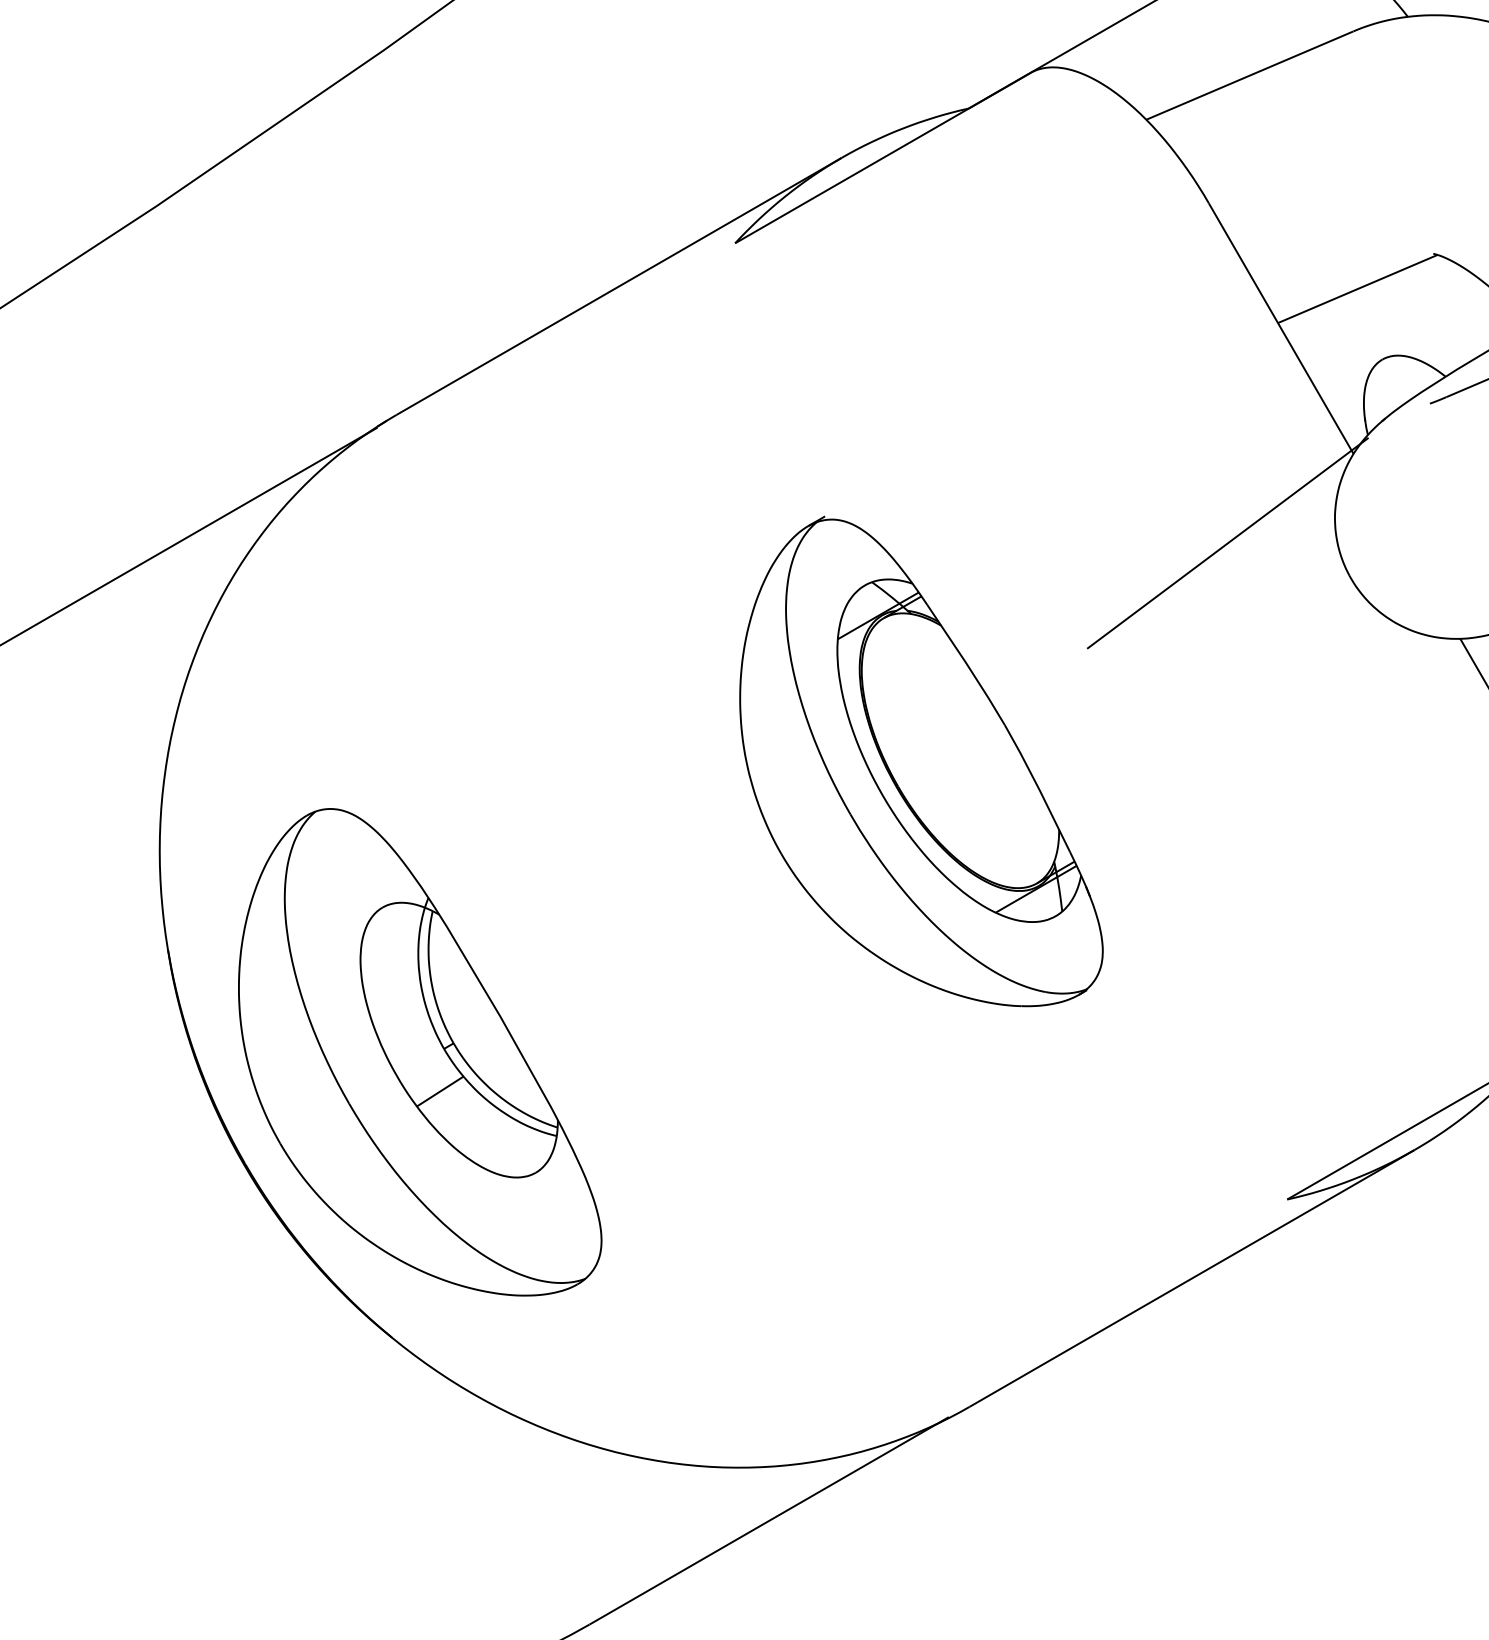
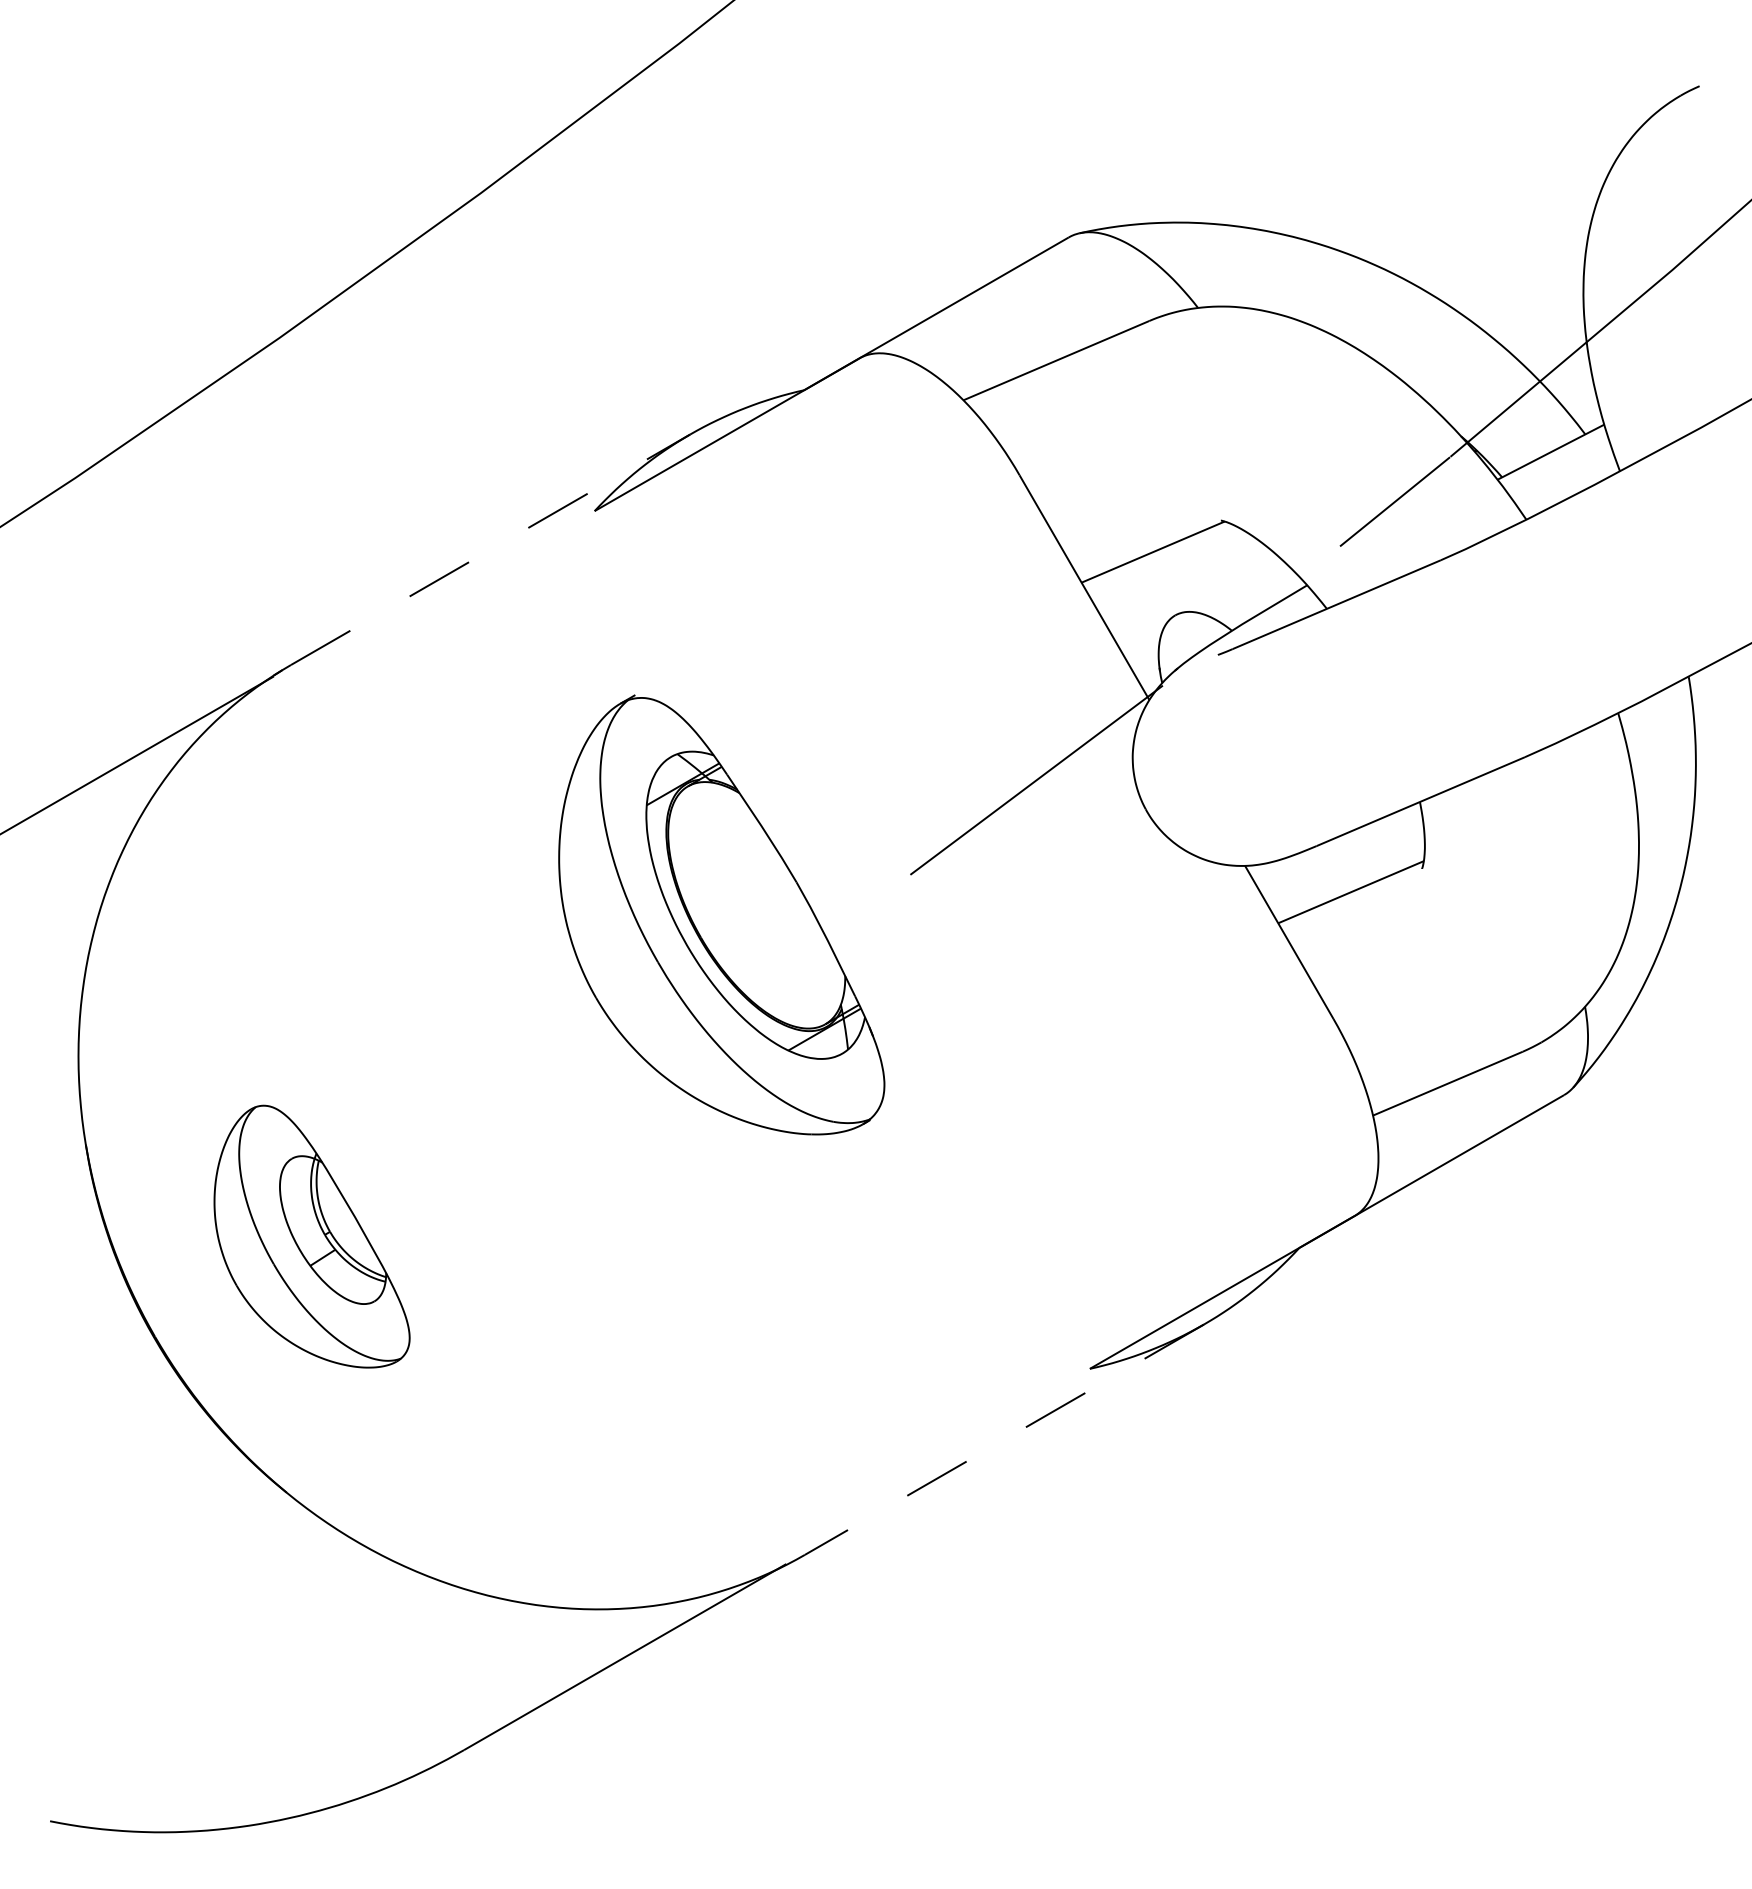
line: (620, 286) -> (491, 549), solid -> dashed
part: (921, 761) -> (721, 914), moved
part: (419, 1051) -> (311, 1236), size x0.6
line: (1190, 1278) -> (1003, 1439), solid -> dashed

